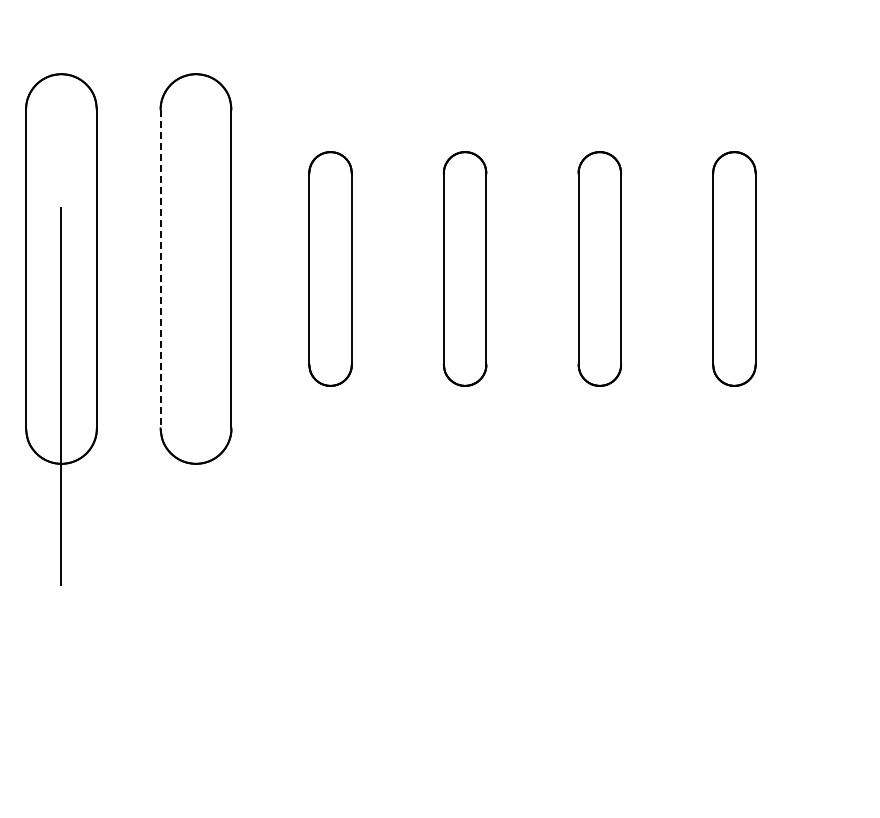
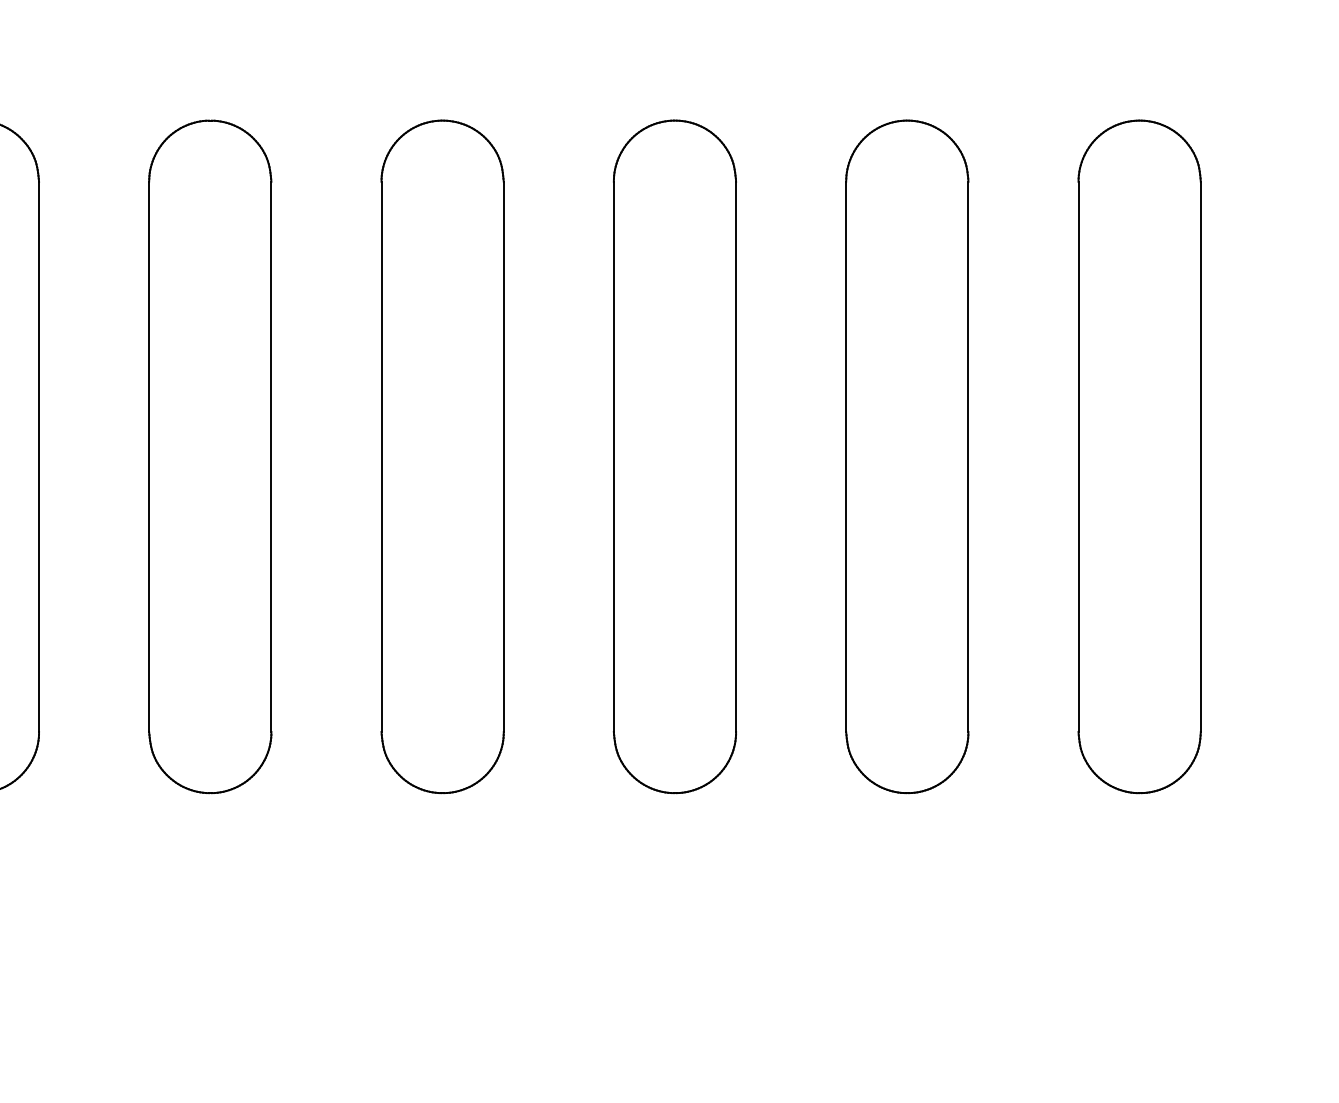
part: (330, 268) -> (442, 455), size x1.67
part: (464, 268) -> (673, 455), size x1.67
part: (599, 268) -> (906, 455), size x1.67
part: (734, 268) -> (1139, 455), size x1.67
line: (160, 269) -> (148, 457), dashed -> solid

